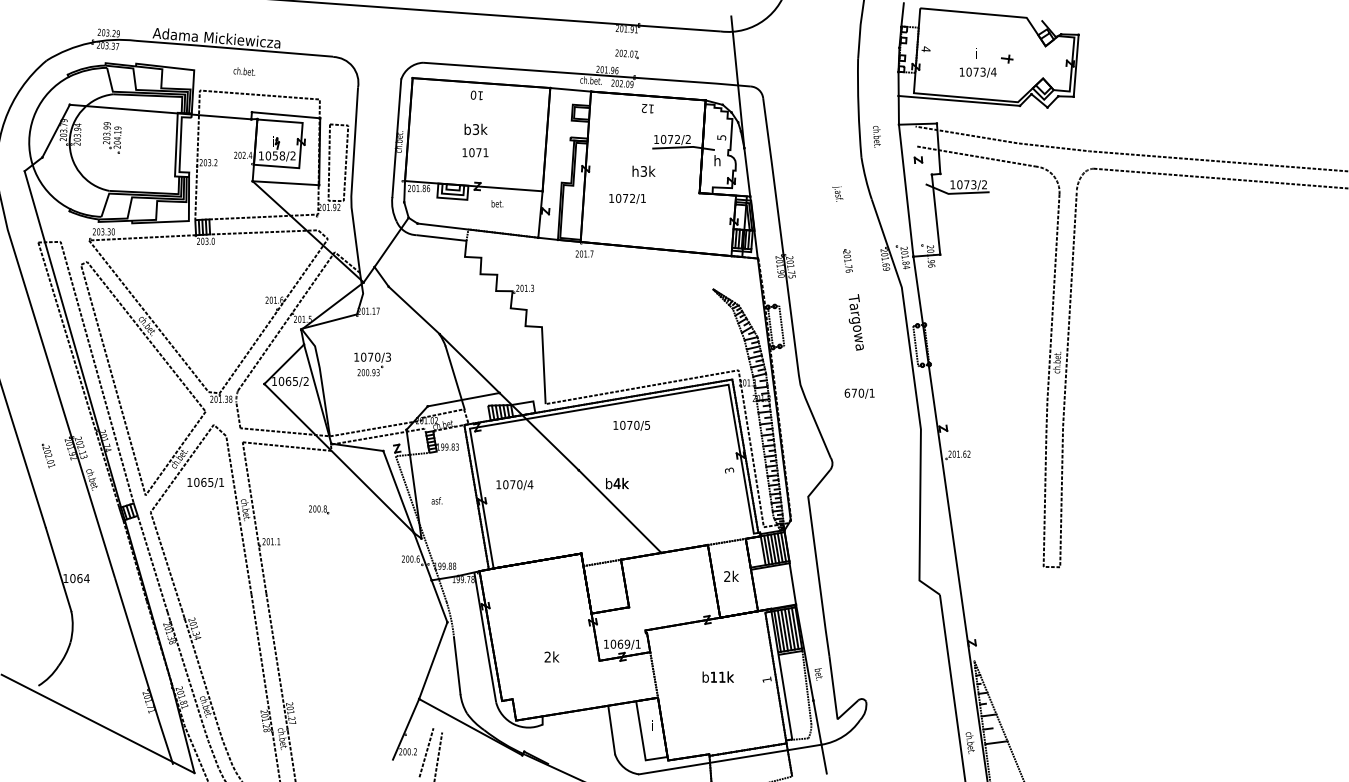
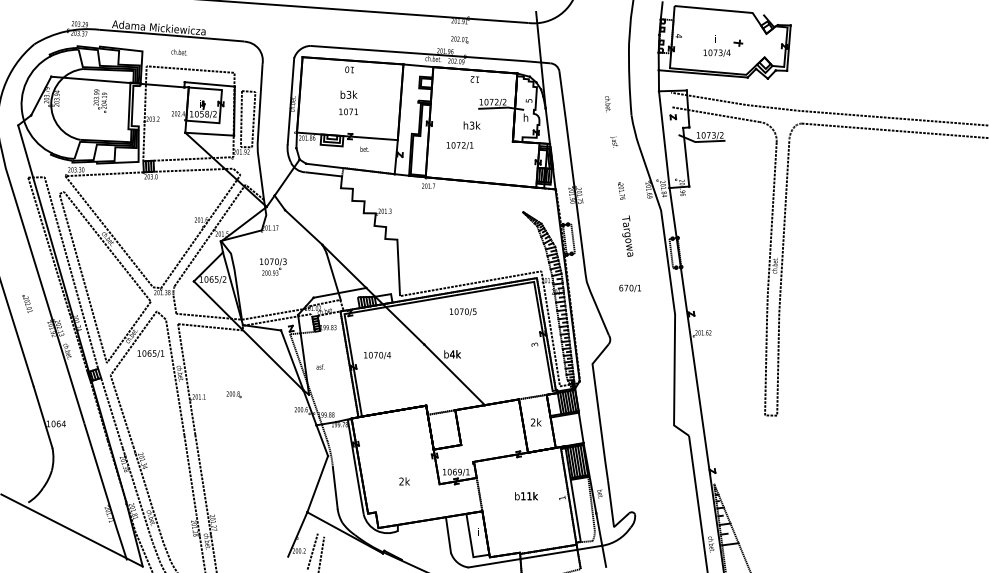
part: (112, 137) -> (100, 100), moved
text: (876, 137) -> (607, 104), moved
part: (48, 456) -> (27, 304), moved
part: (318, 509) -> (233, 394), moved

